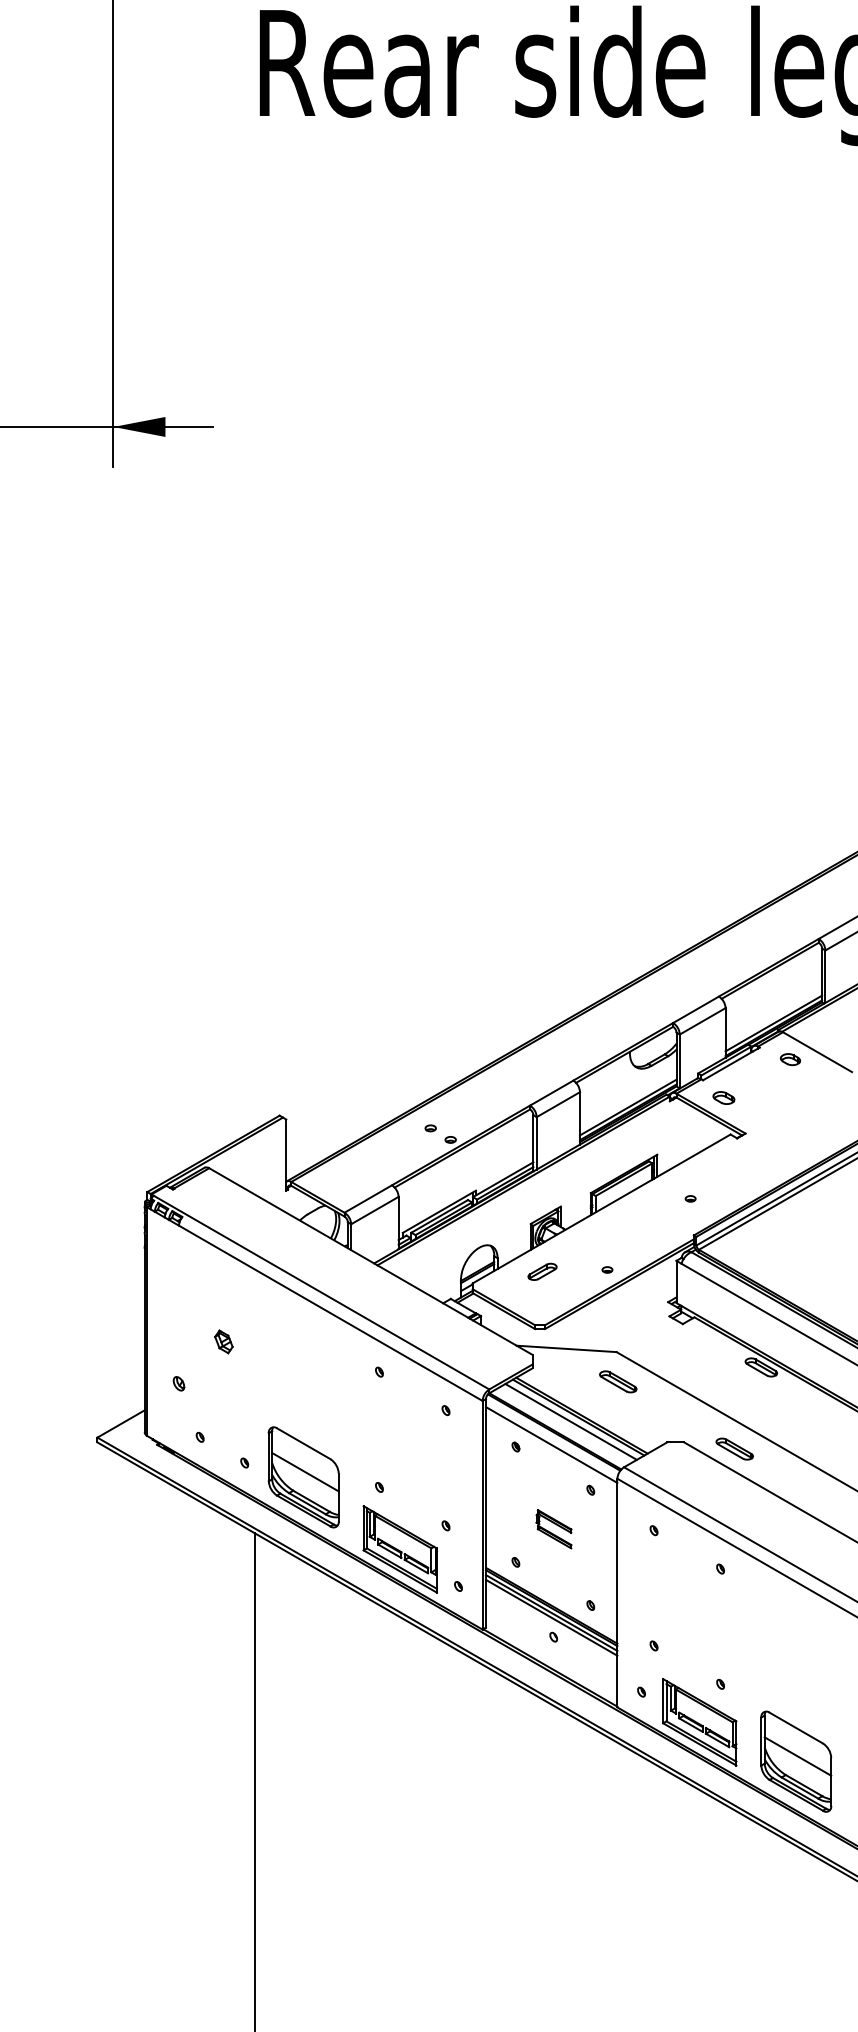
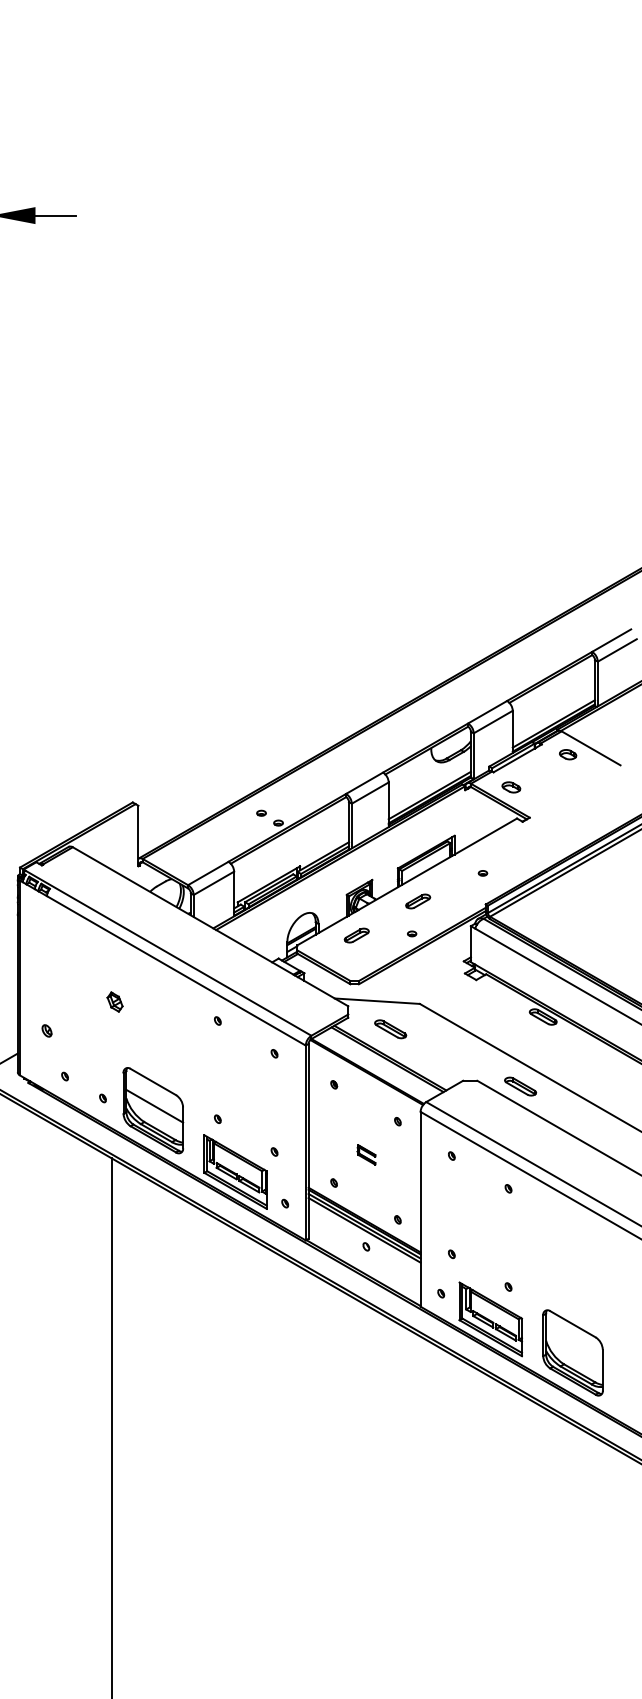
part: (614, 1231) -> (418, 901), added
part: (223, 1341) -> (114, 1001), moved
part: (618, 1381) -> (390, 1028), moved
line: (570, 1421) -> (380, 1063), removed
line: (551, 1444) -> (364, 1082), removed
part: (553, 1529) -> (366, 1155), size x0.6
line: (797, 1756) -> (574, 1348), removed

